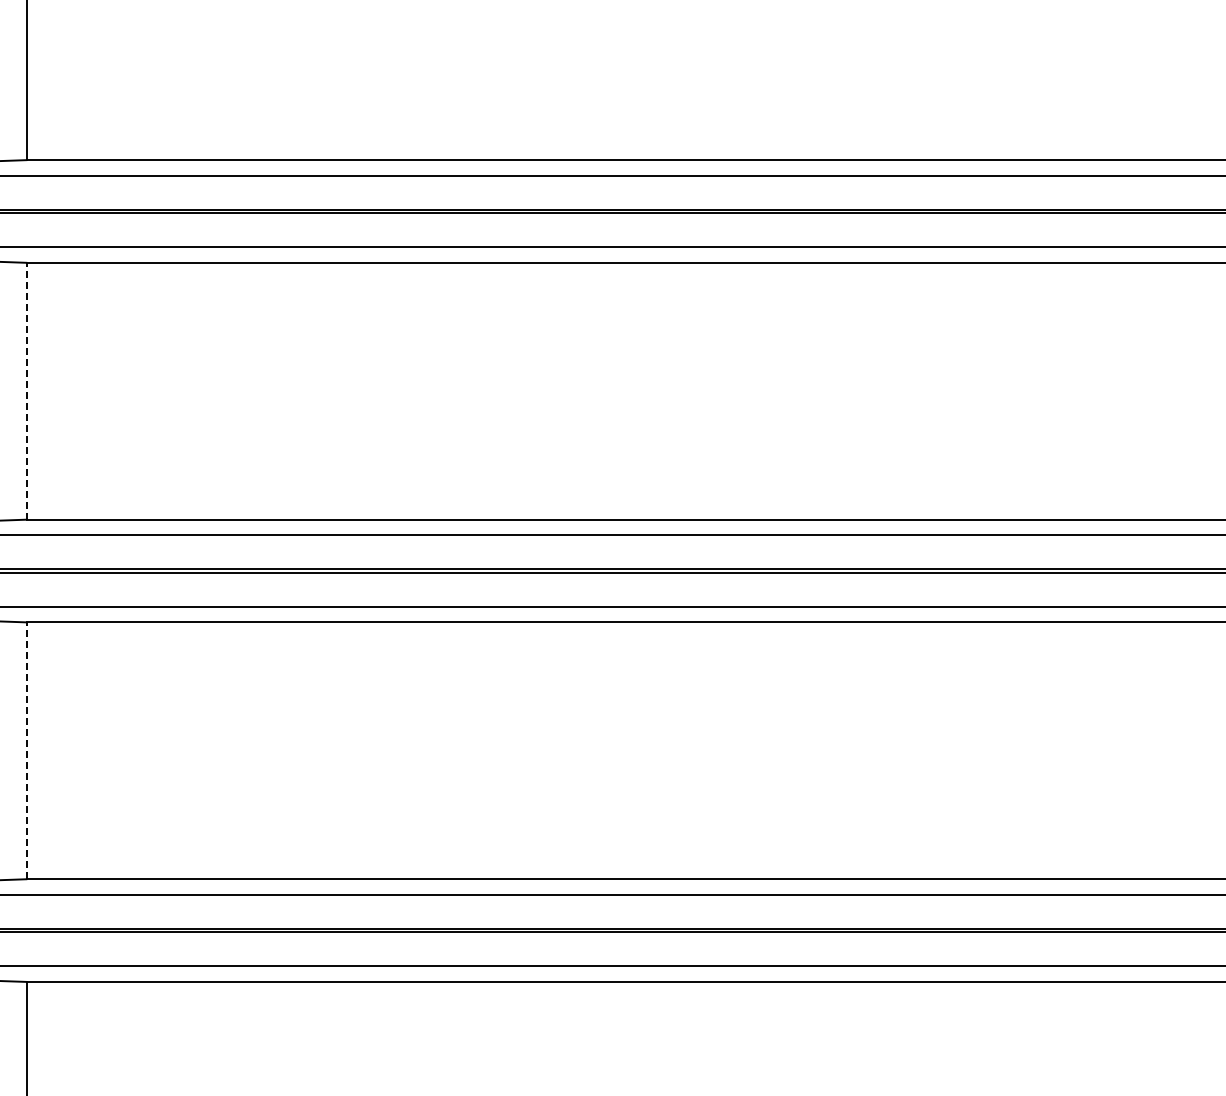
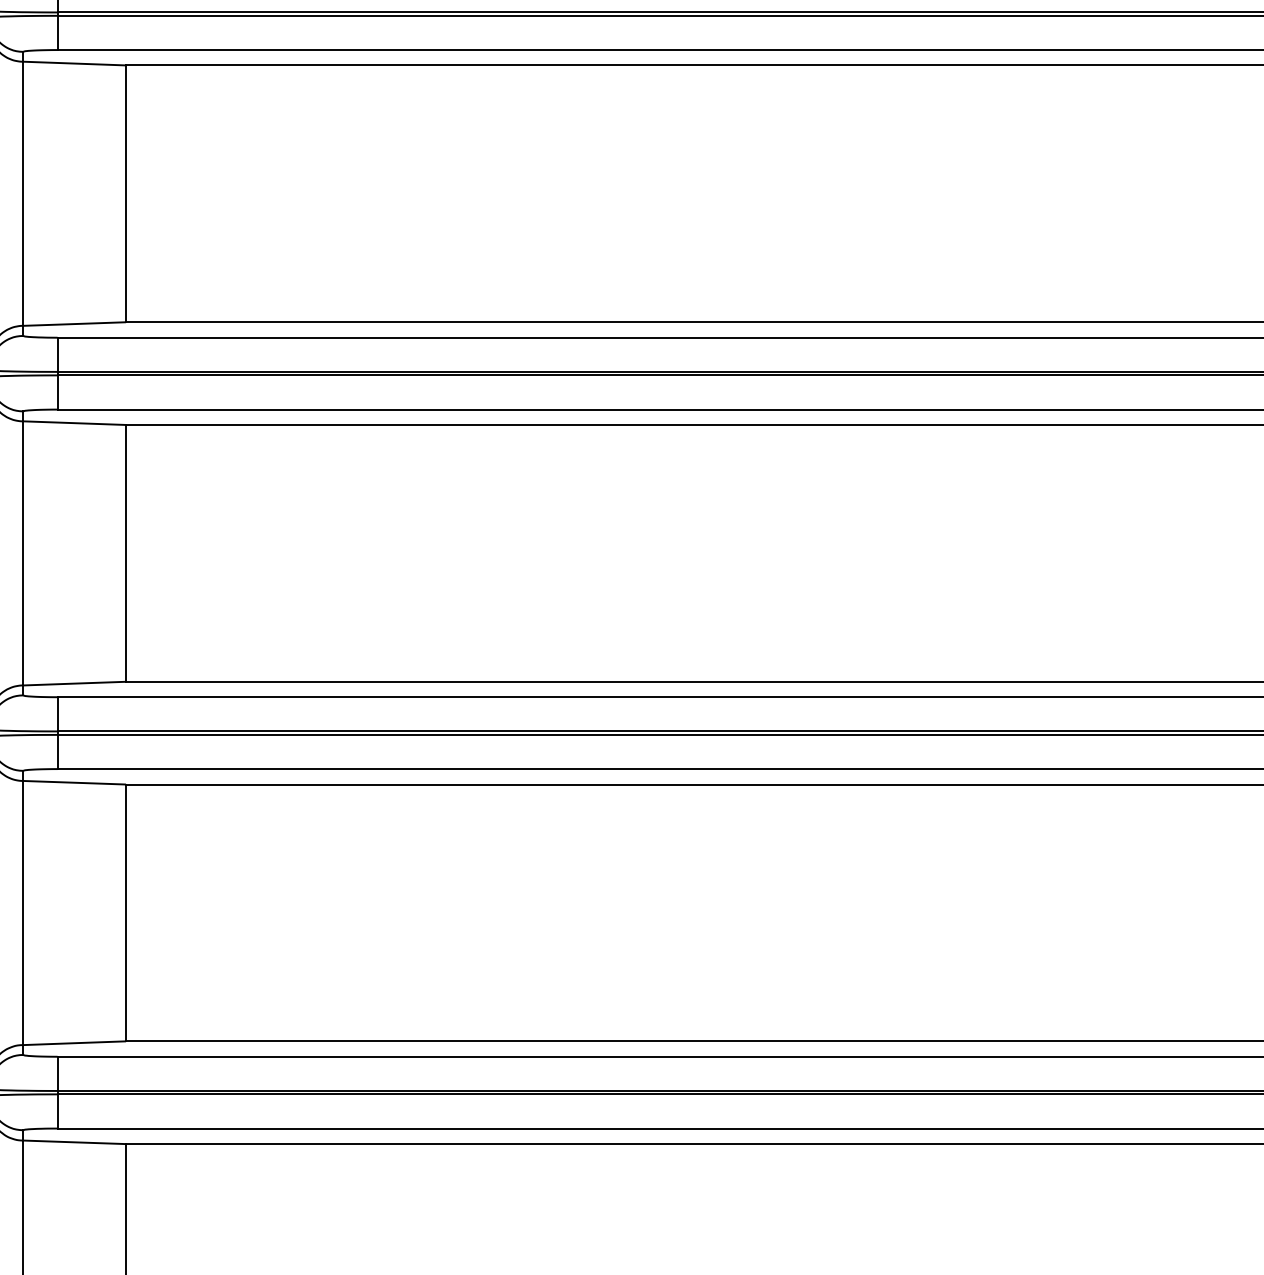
line: (27, 390) -> (126, 552), dashed -> solid
line: (27, 750) -> (126, 912), dashed -> solid

